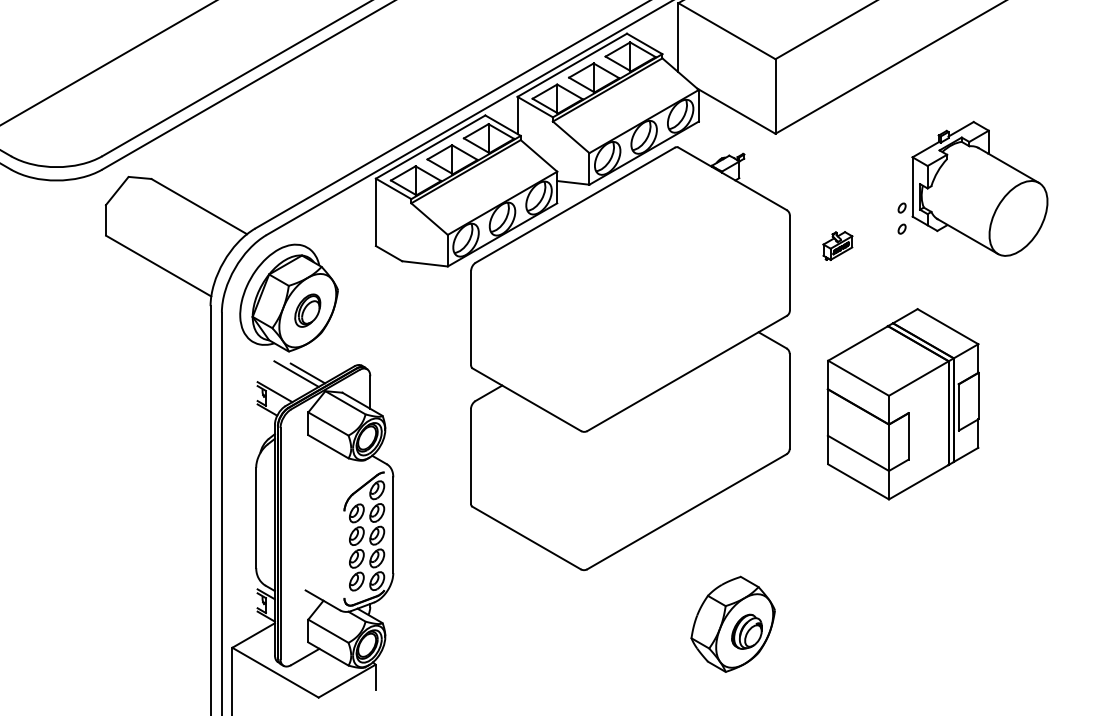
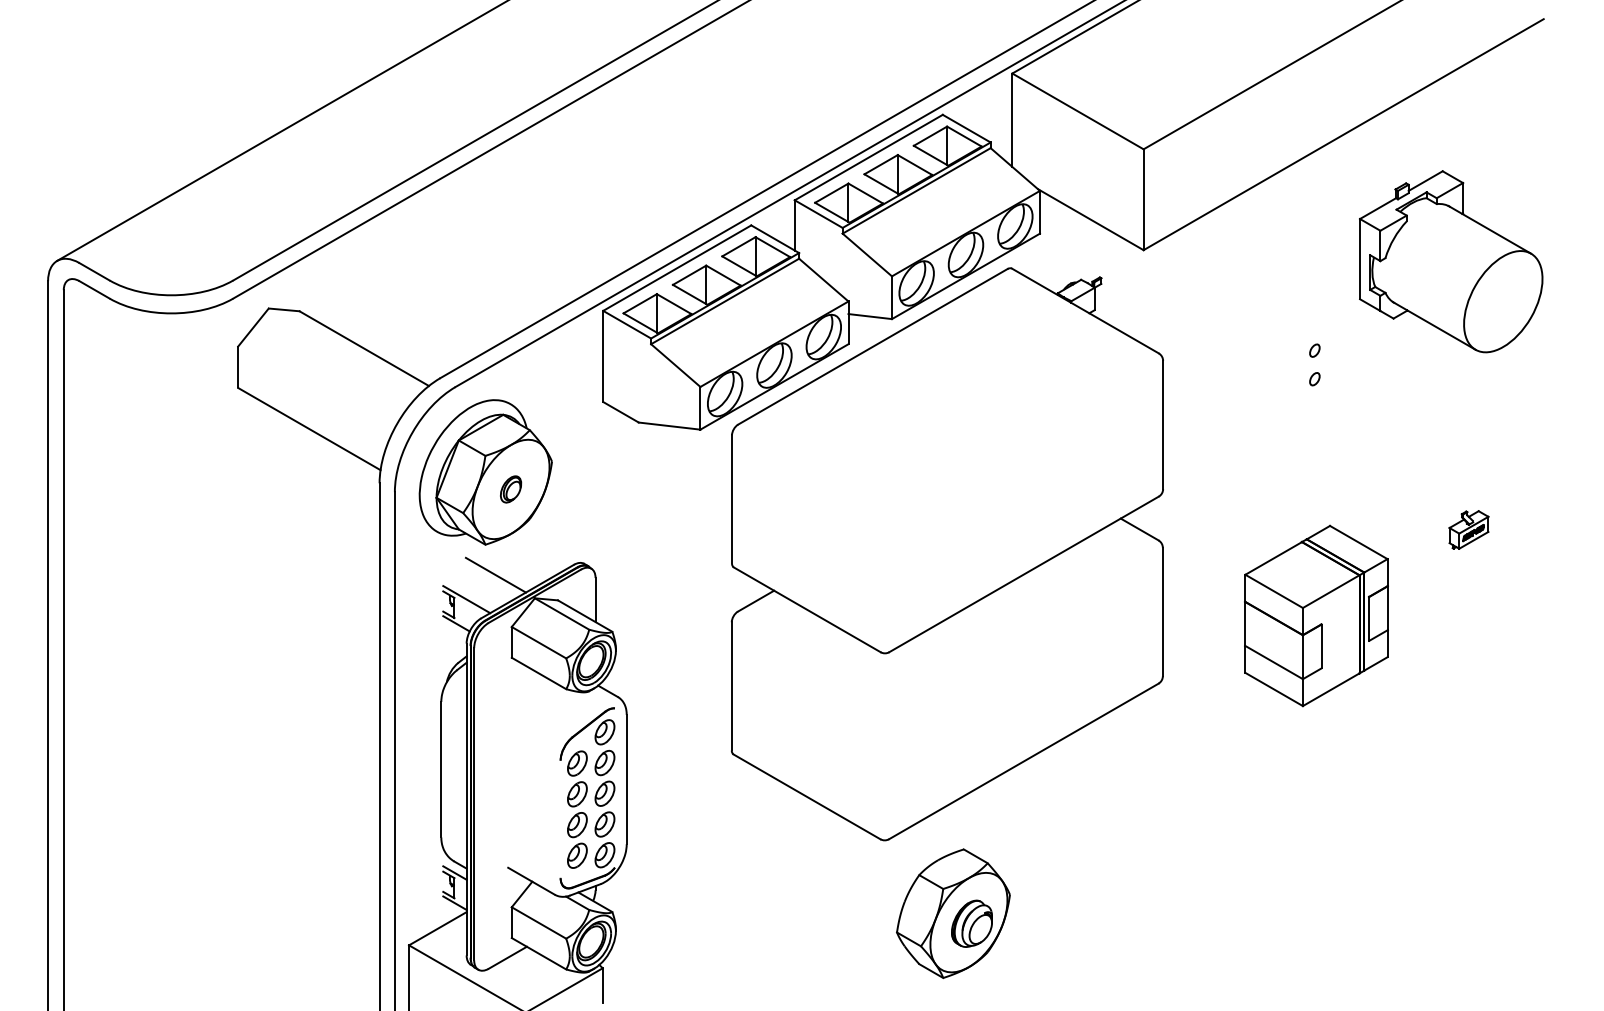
part: (980, 188) -> (1451, 261), moved
part: (837, 245) -> (1468, 529), moved
part: (307, 310) -> (510, 489), size x0.6
line: (308, 372) -> (511, 573), removed
part: (903, 403) -> (1316, 615), size x0.7
part: (733, 624) -> (953, 913), moved

